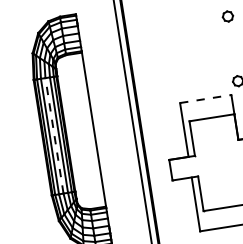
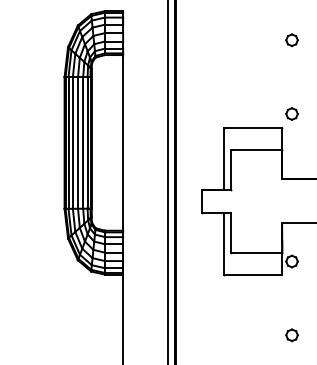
line: (206, 99) -> (253, 128), dashed -> solid
line: (54, 135) -> (78, 142), dashed -> solid

